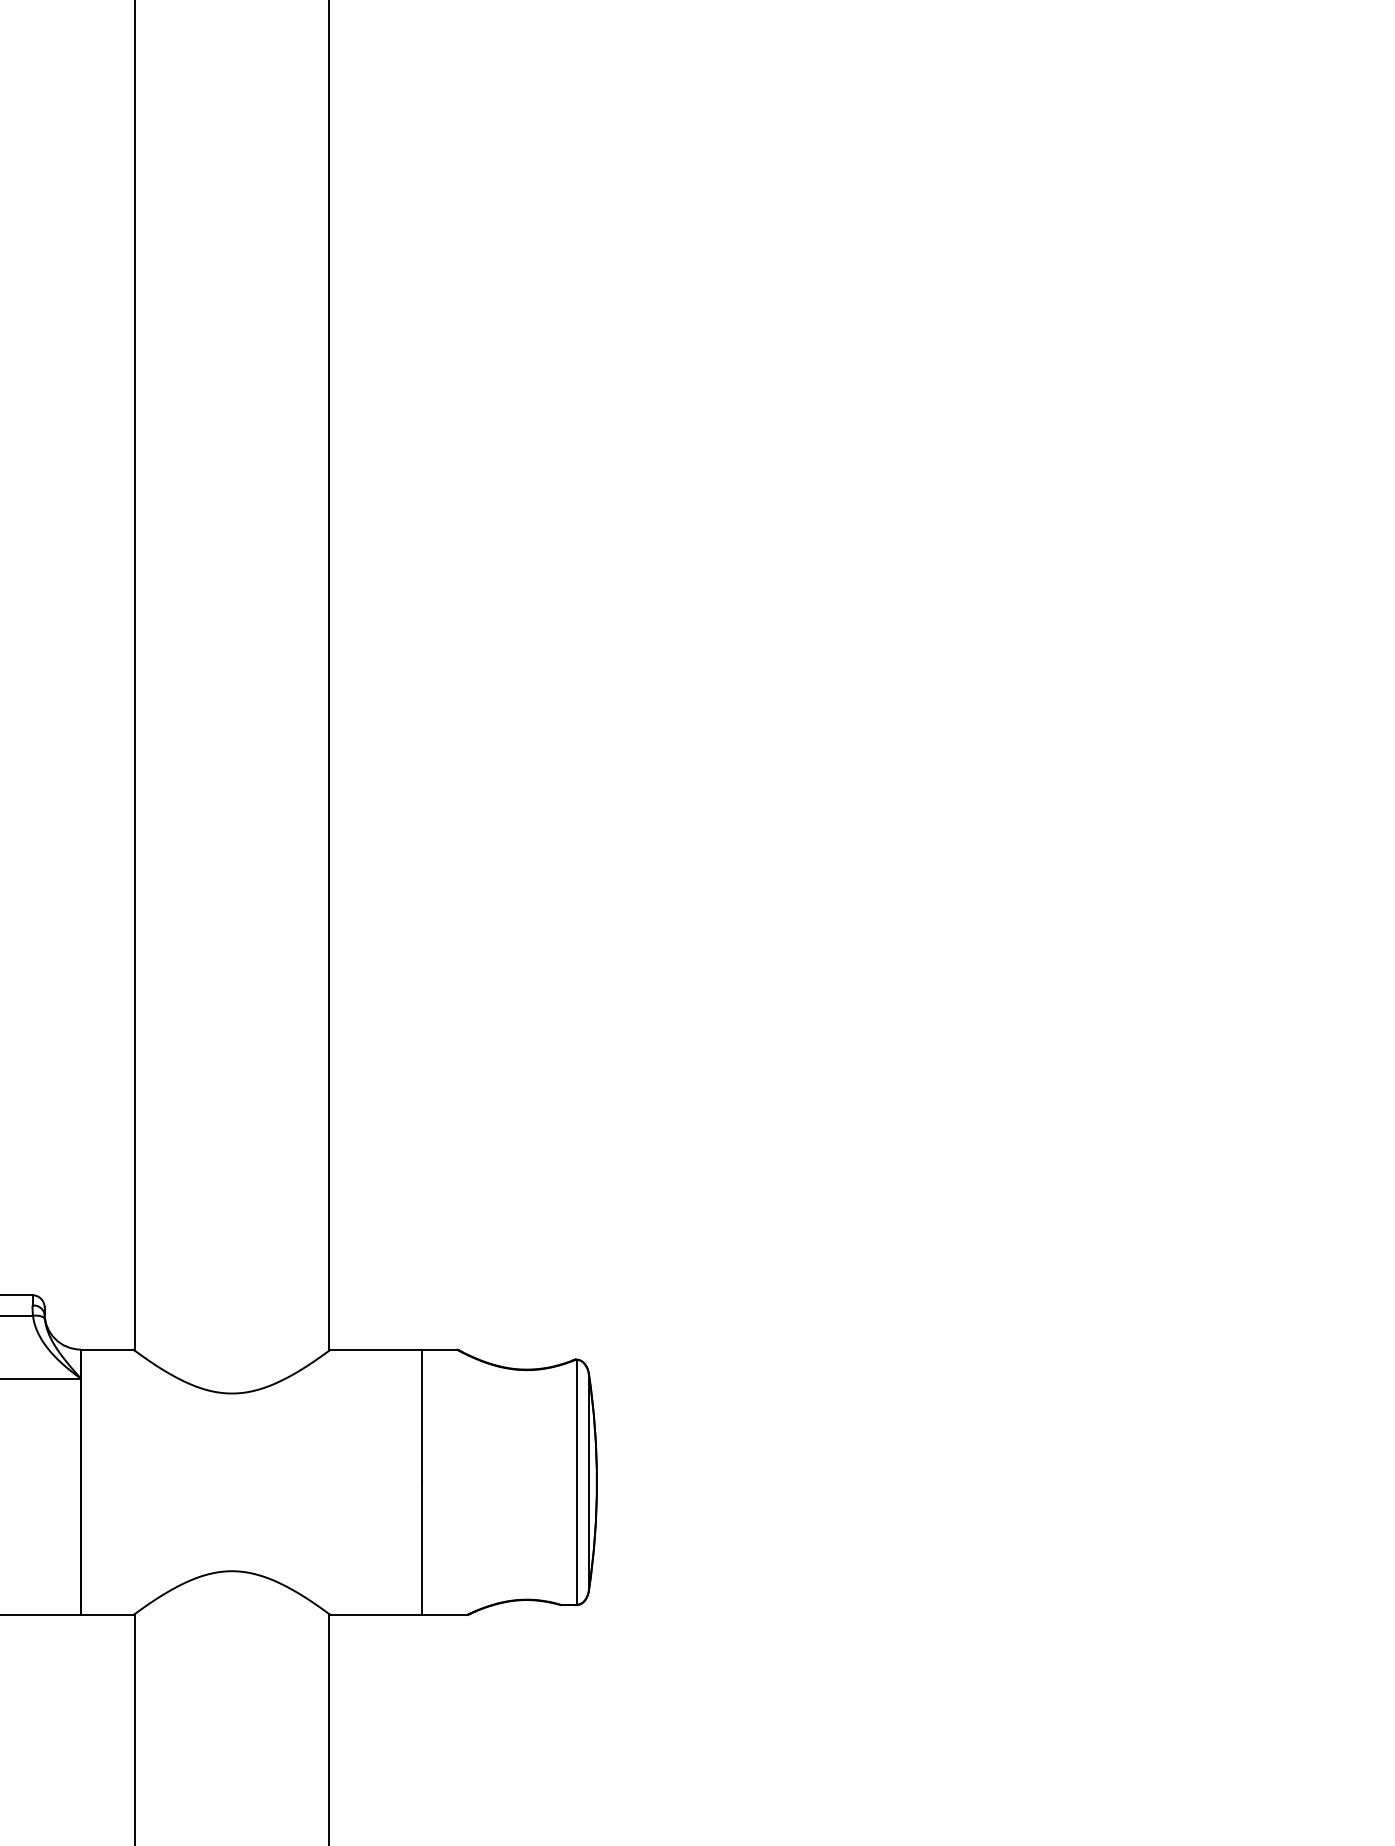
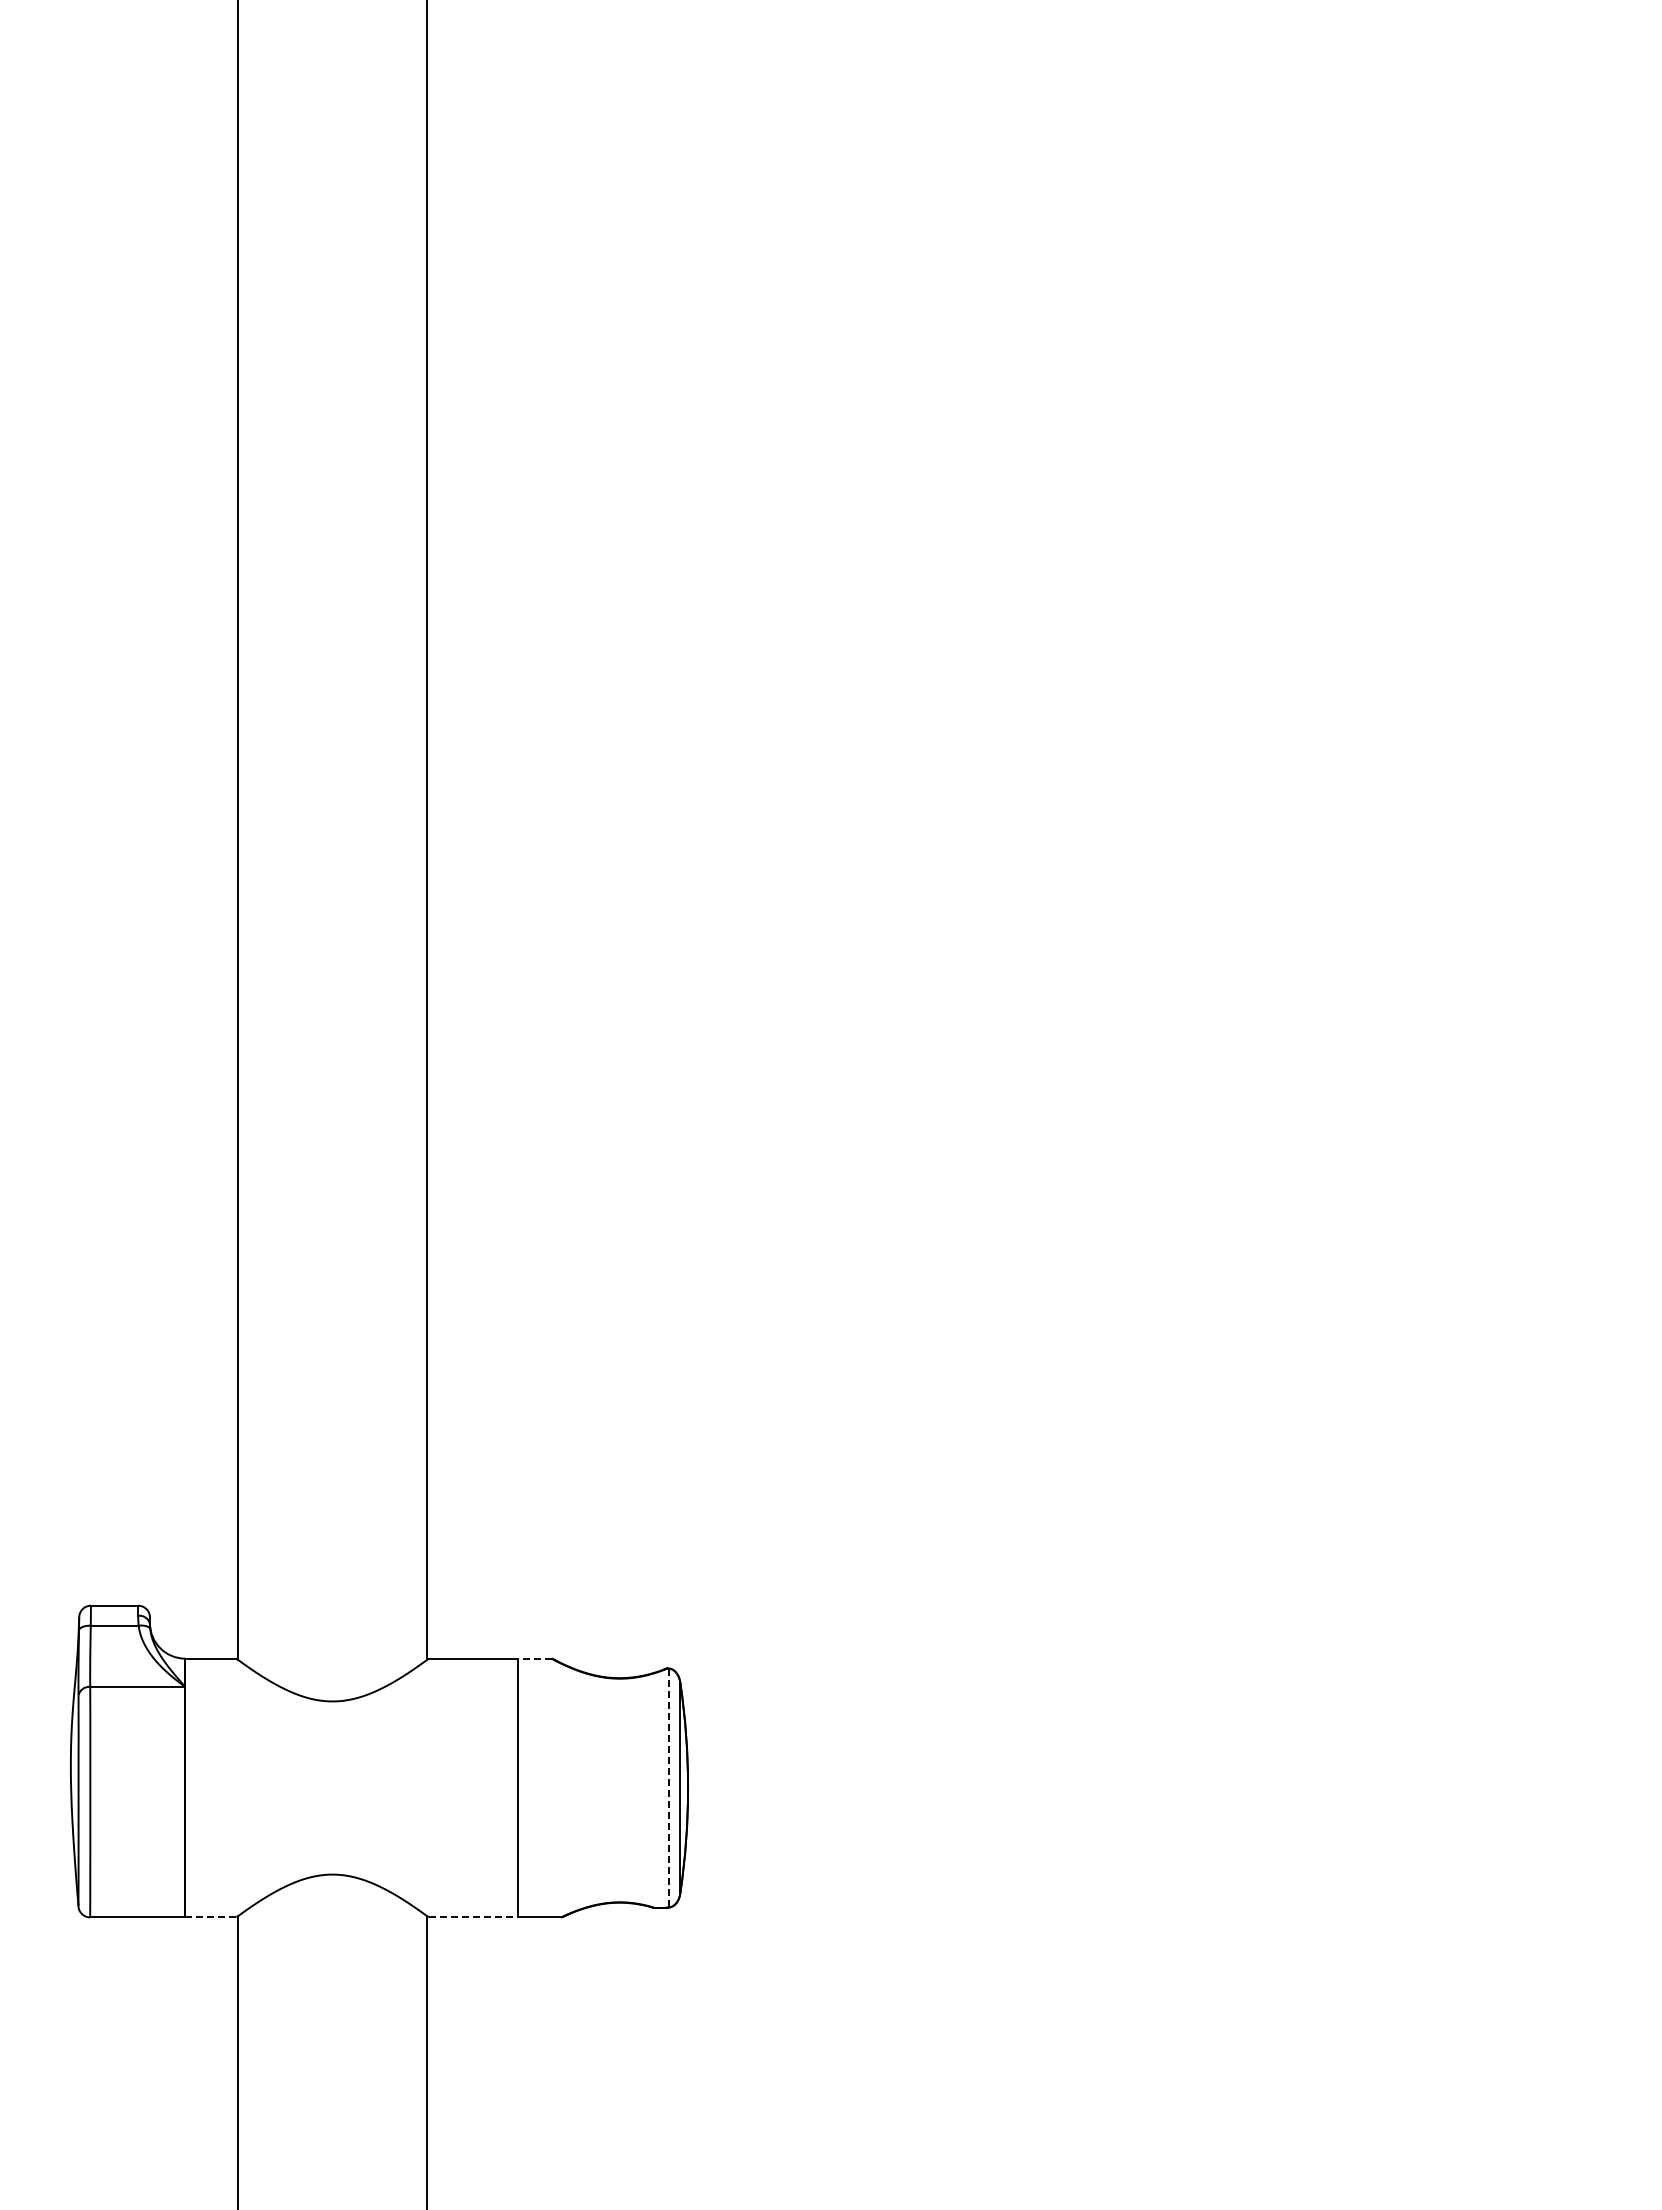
line: (439, 1349) -> (534, 1658), solid -> dashed
line: (576, 1481) -> (668, 1787), solid -> dashed
line: (106, 1615) -> (210, 1917), solid -> dashed
line: (376, 1615) -> (473, 1917), solid -> dashed

